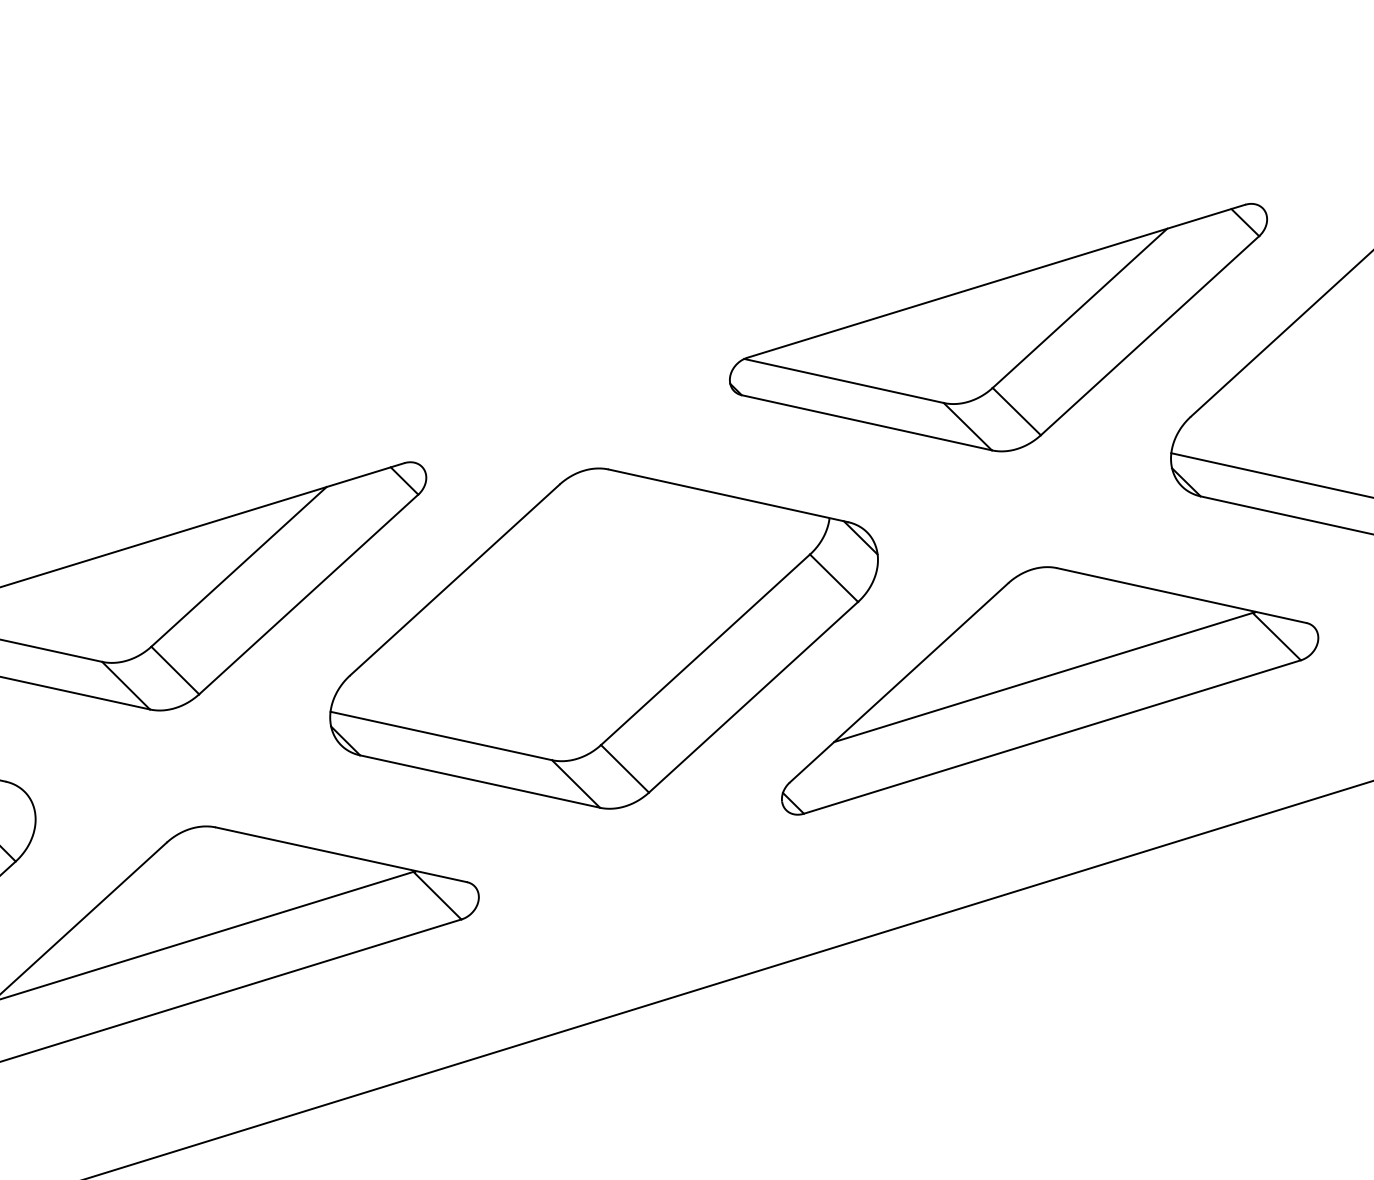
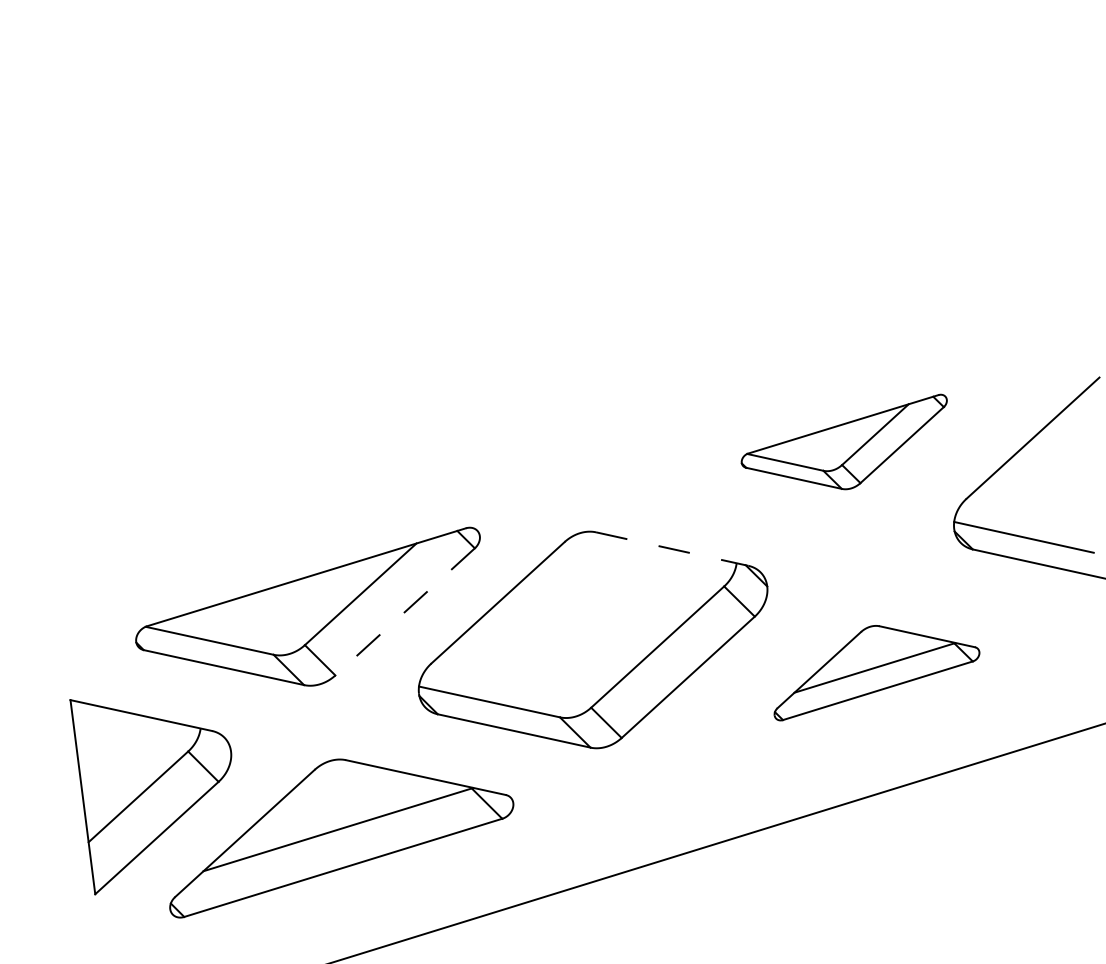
part: (999, 326) -> (844, 441), size x0.6
line: (728, 496) -> (672, 549), solid -> dashed
line: (307, 595) -> (404, 612), solid -> dashed
part: (1049, 689) -> (876, 672), size x0.6

